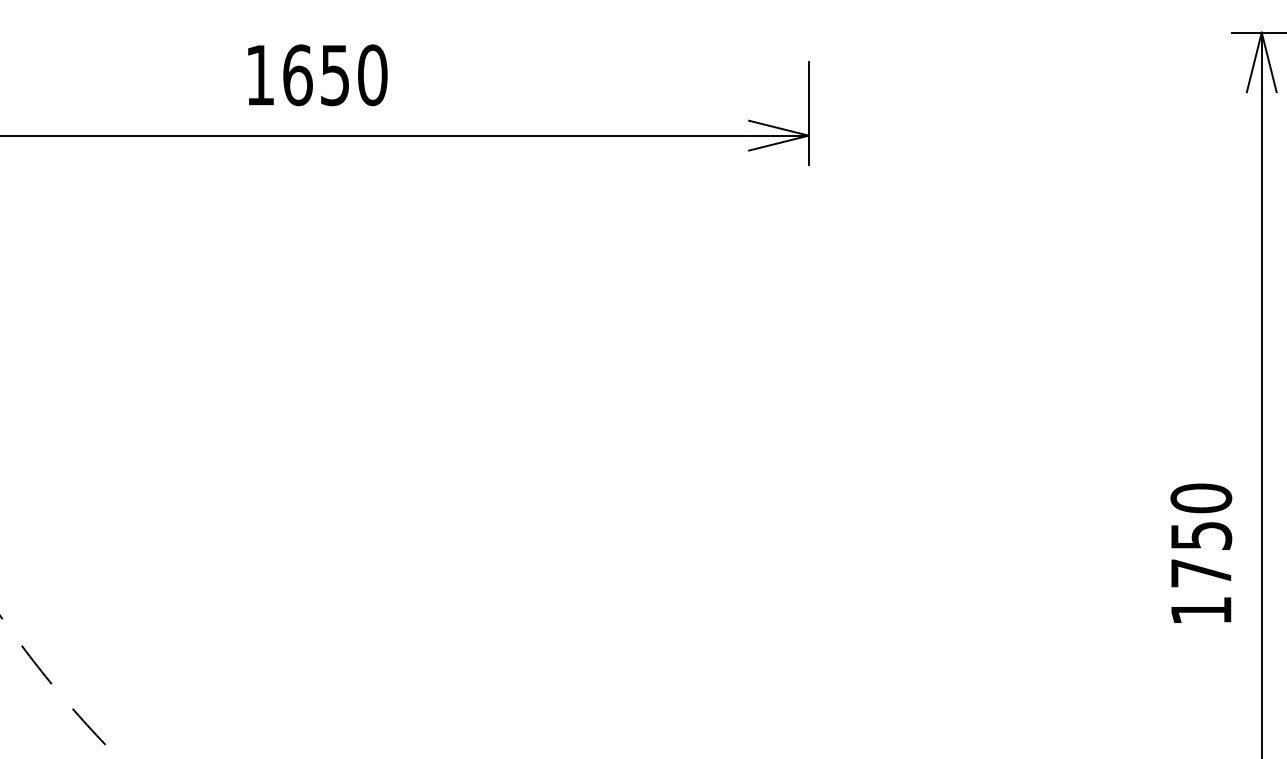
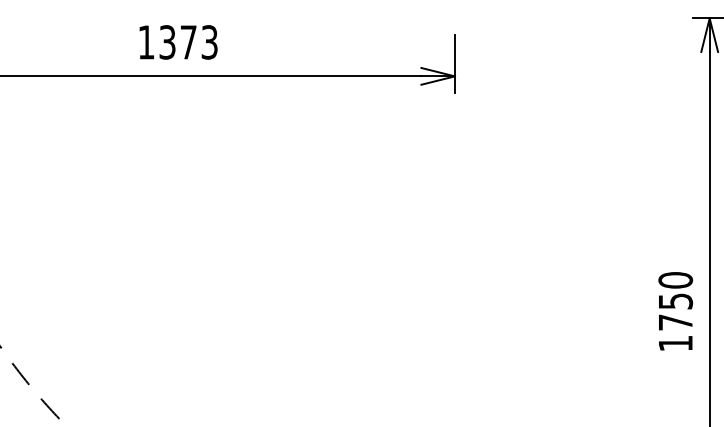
text: (334, 75) -> (188, 42), 1650 -> 1373

